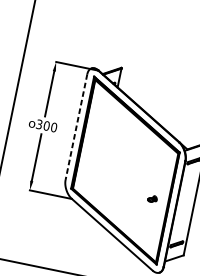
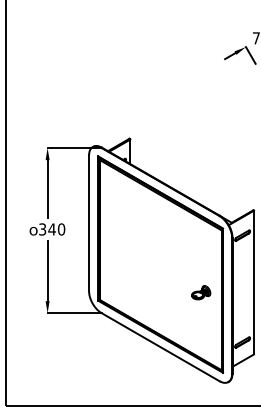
text: (46, 125) -> (51, 229), 300 -> 340
line: (76, 127) -> (89, 223), dashed -> solid
part: (152, 198) -> (201, 292), size x1.67

